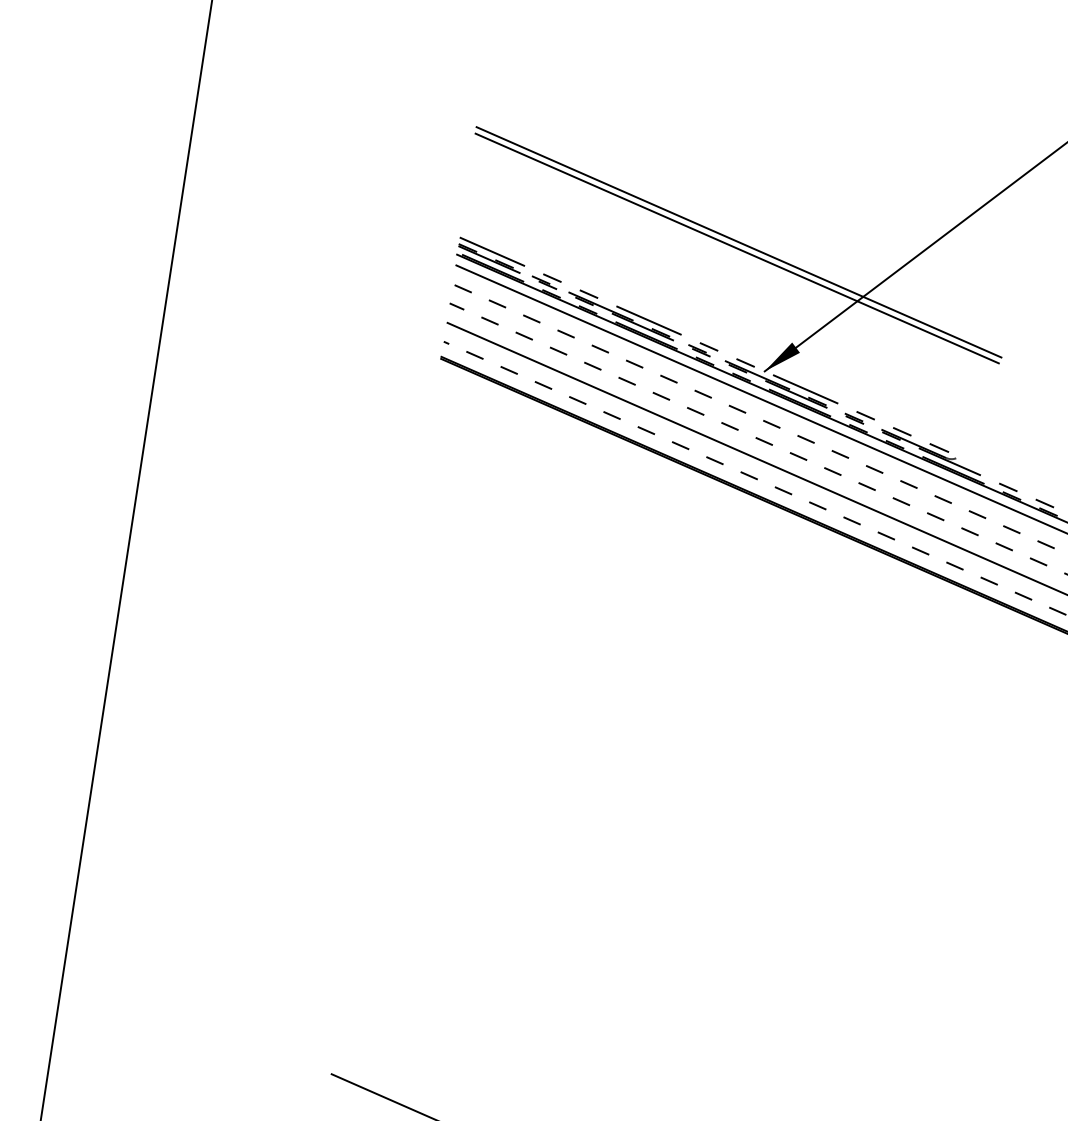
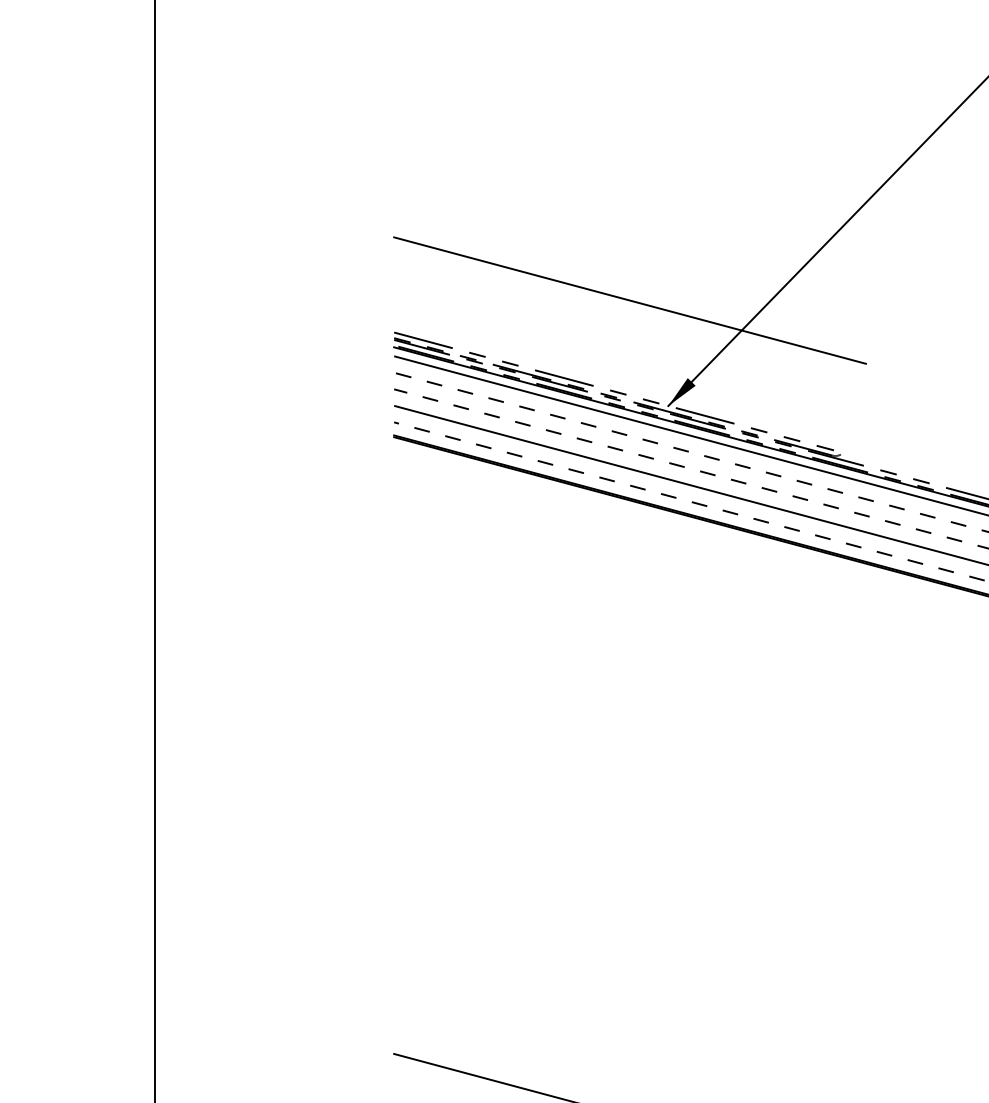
line: (737, 249) -> (629, 306), removed

